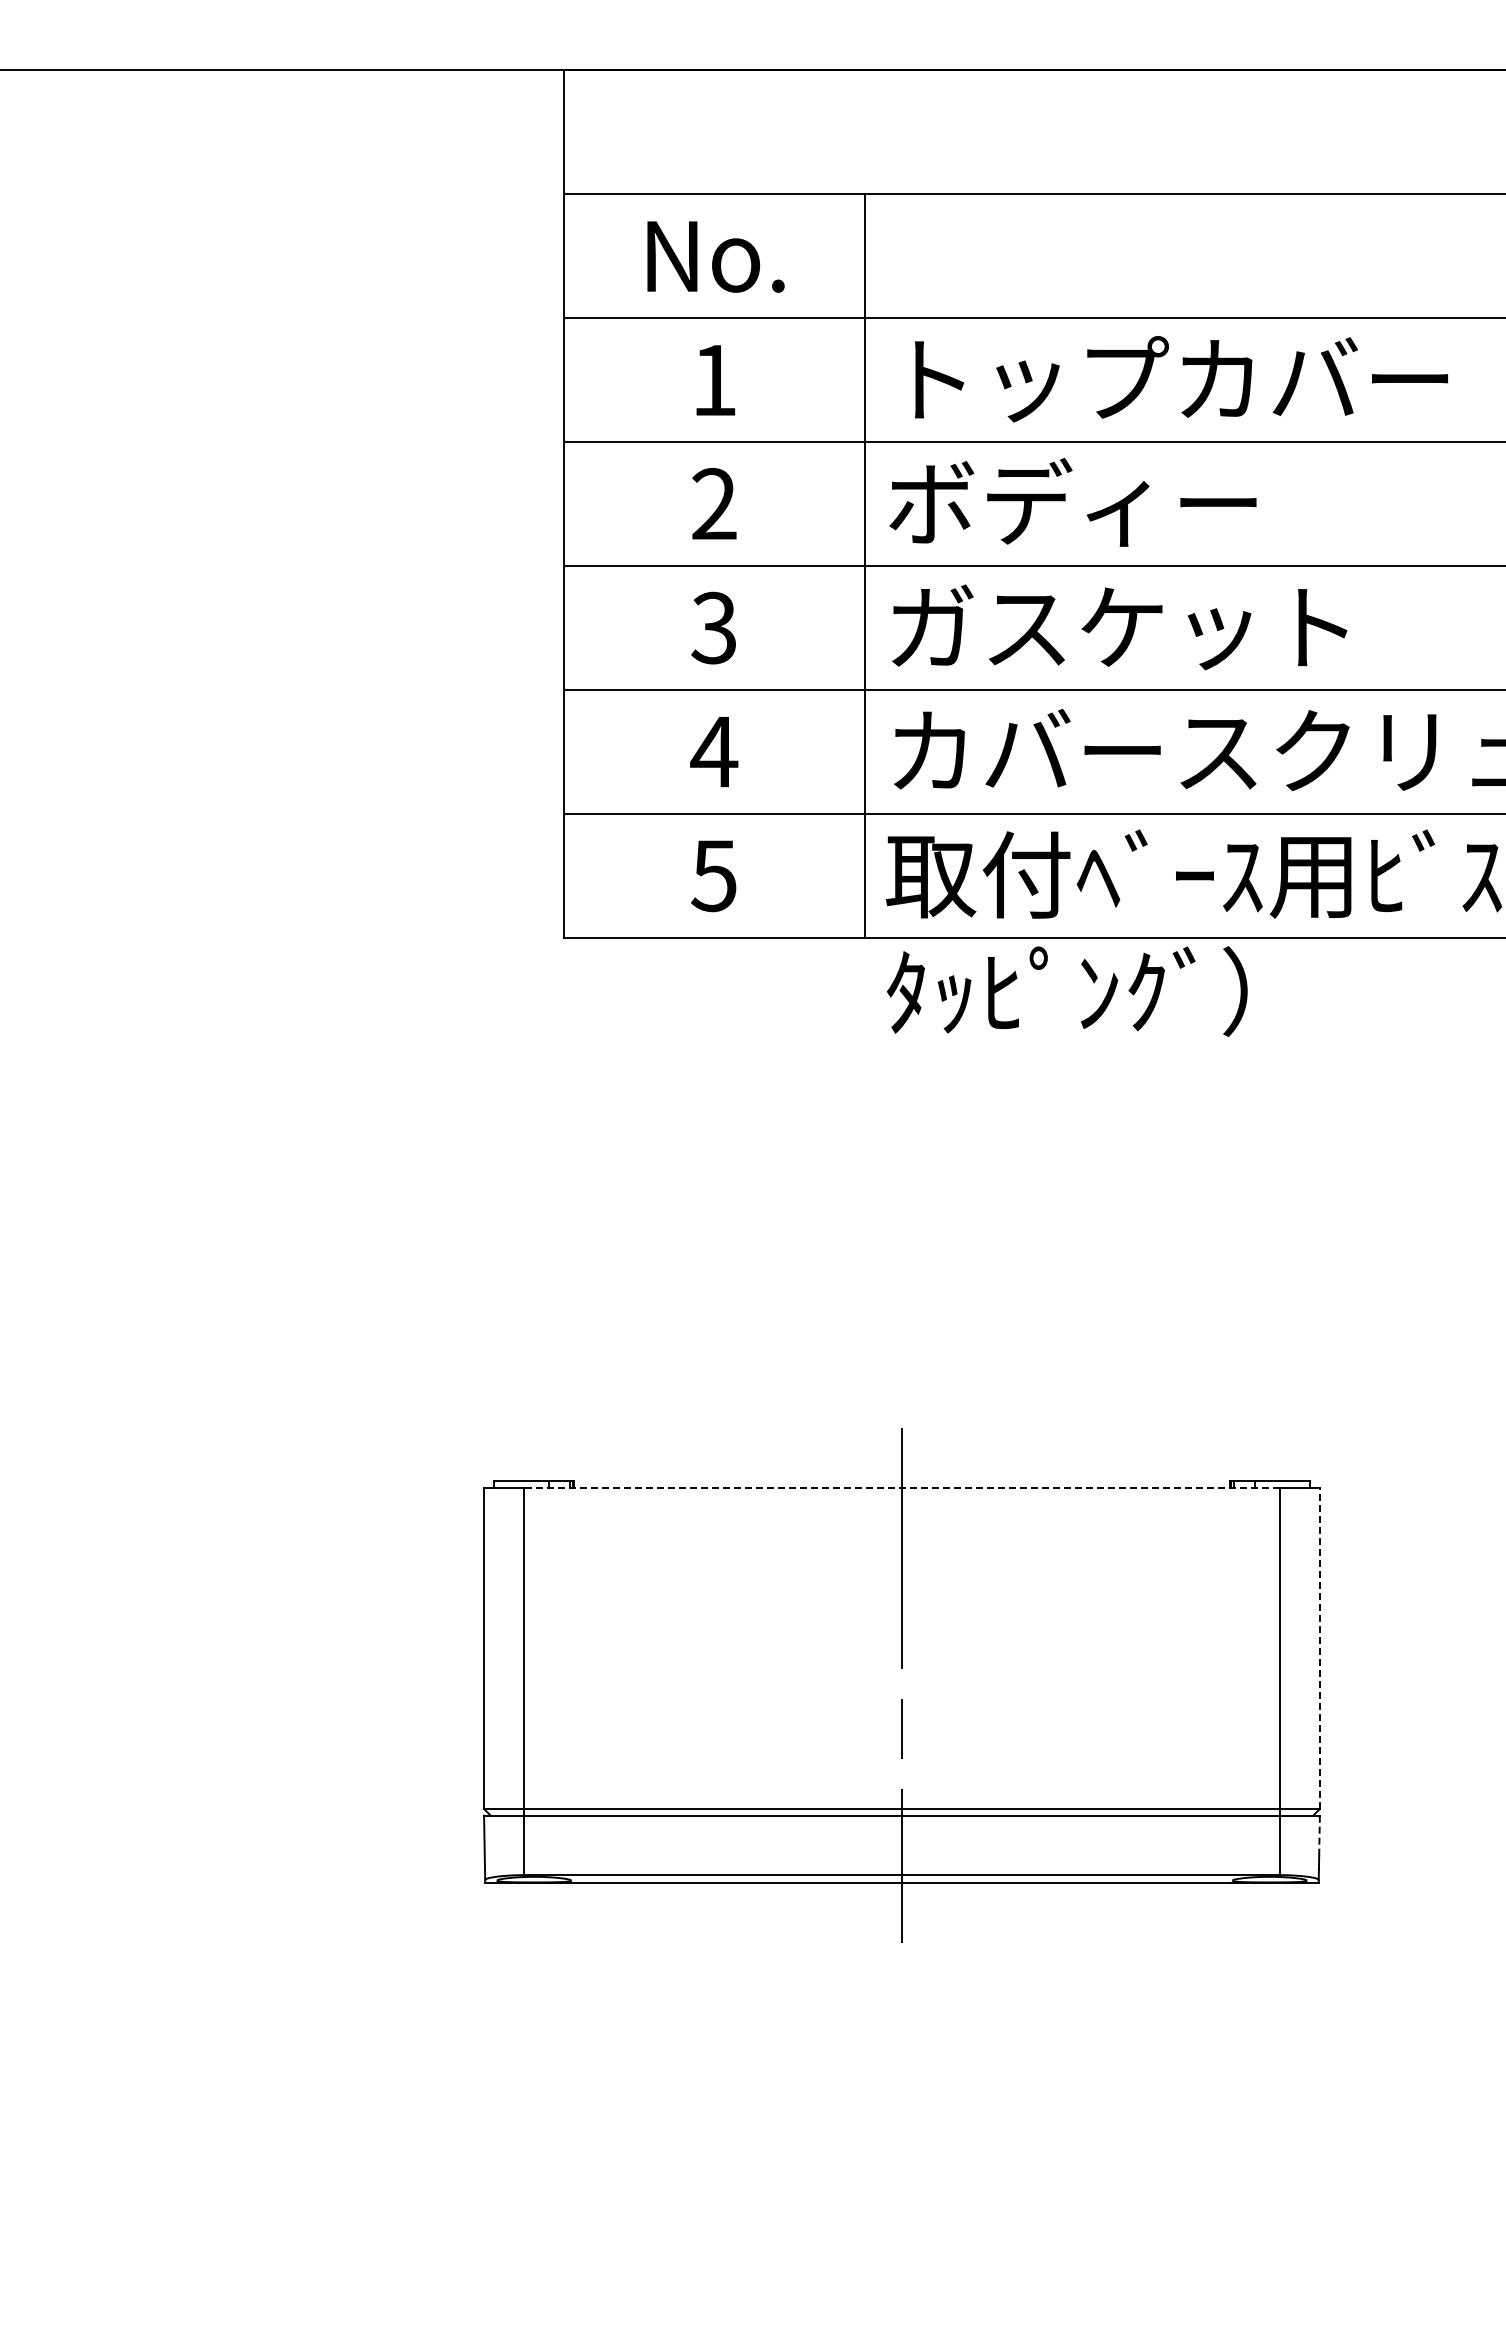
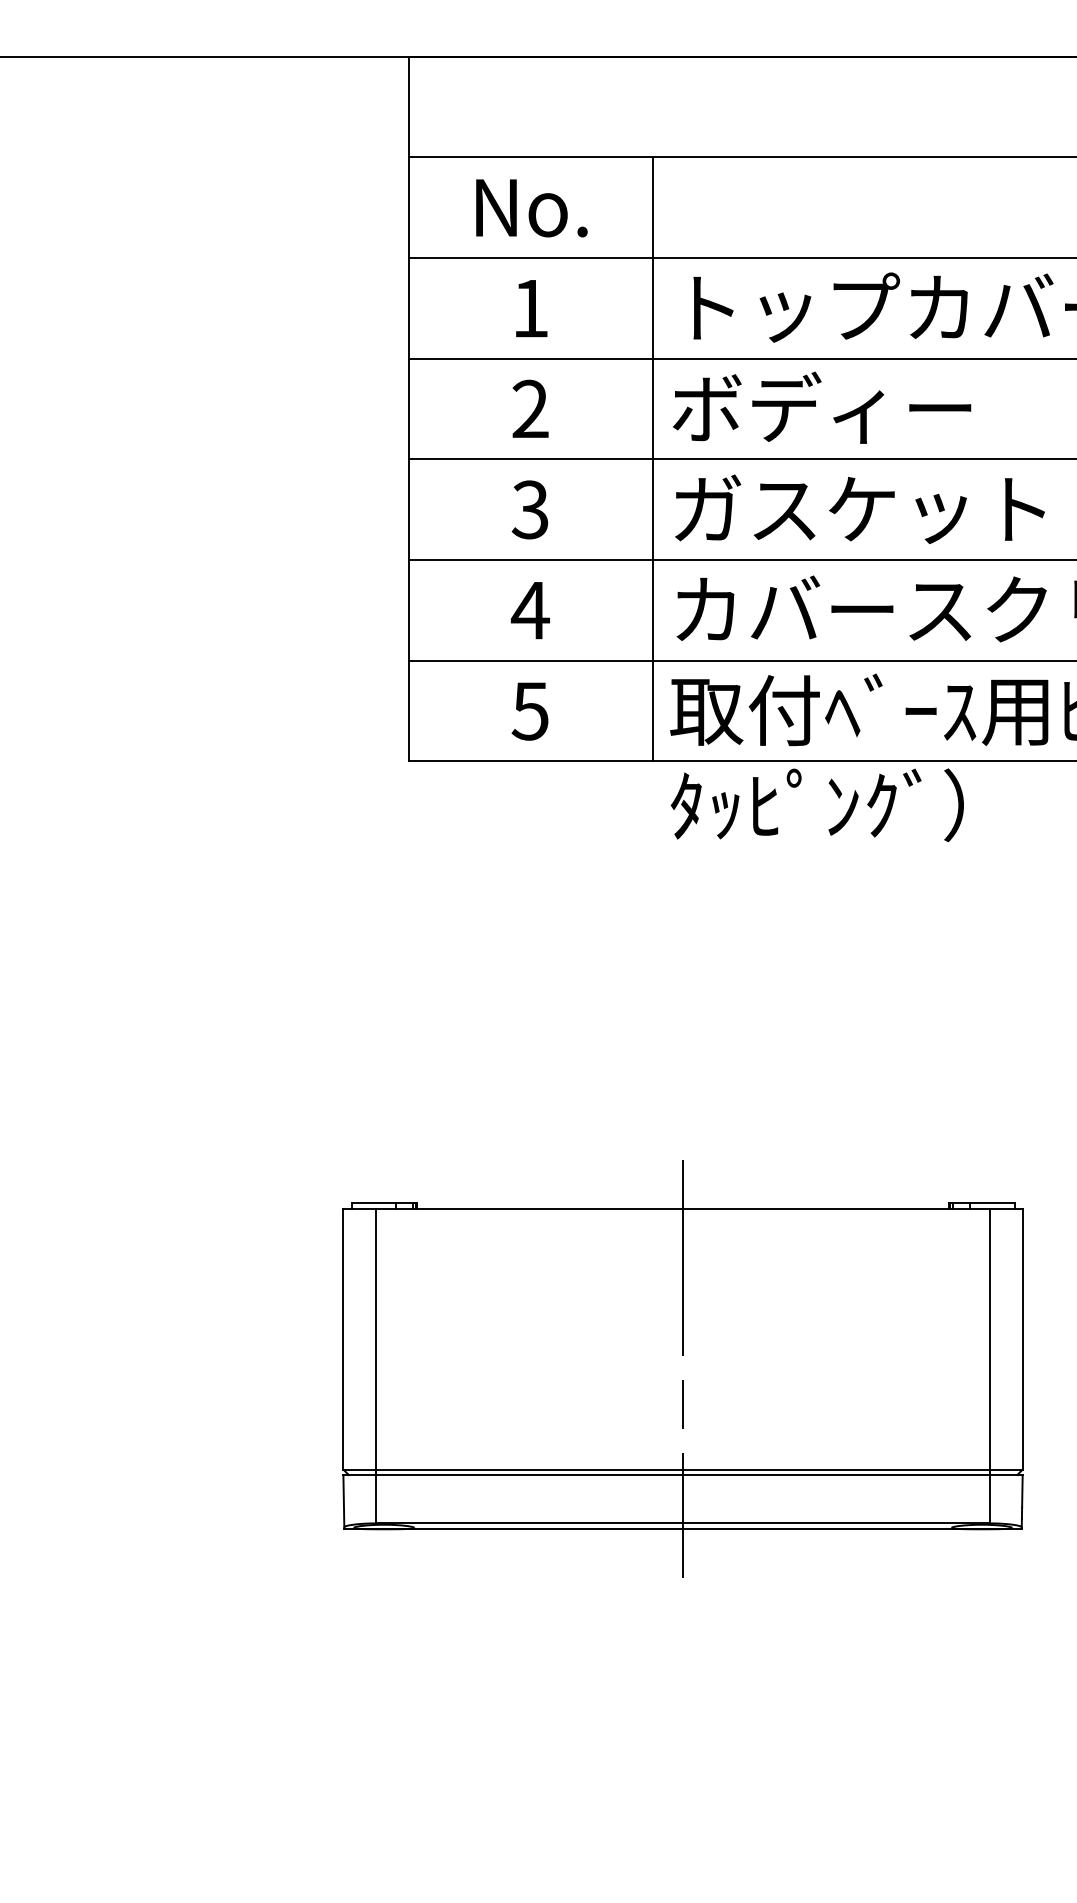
line: (901, 1488) -> (682, 1209), dashed -> solid
line: (1319, 1648) -> (1022, 1339), dashed -> solid
line: (1319, 1836) -> (1022, 1491), dashed -> solid

